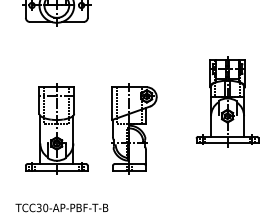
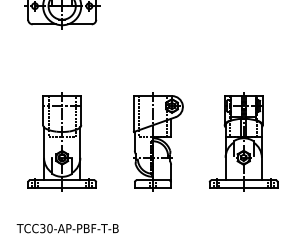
part: (227, 101) -> (243, 141), moved
part: (133, 128) -> (157, 141), moved

